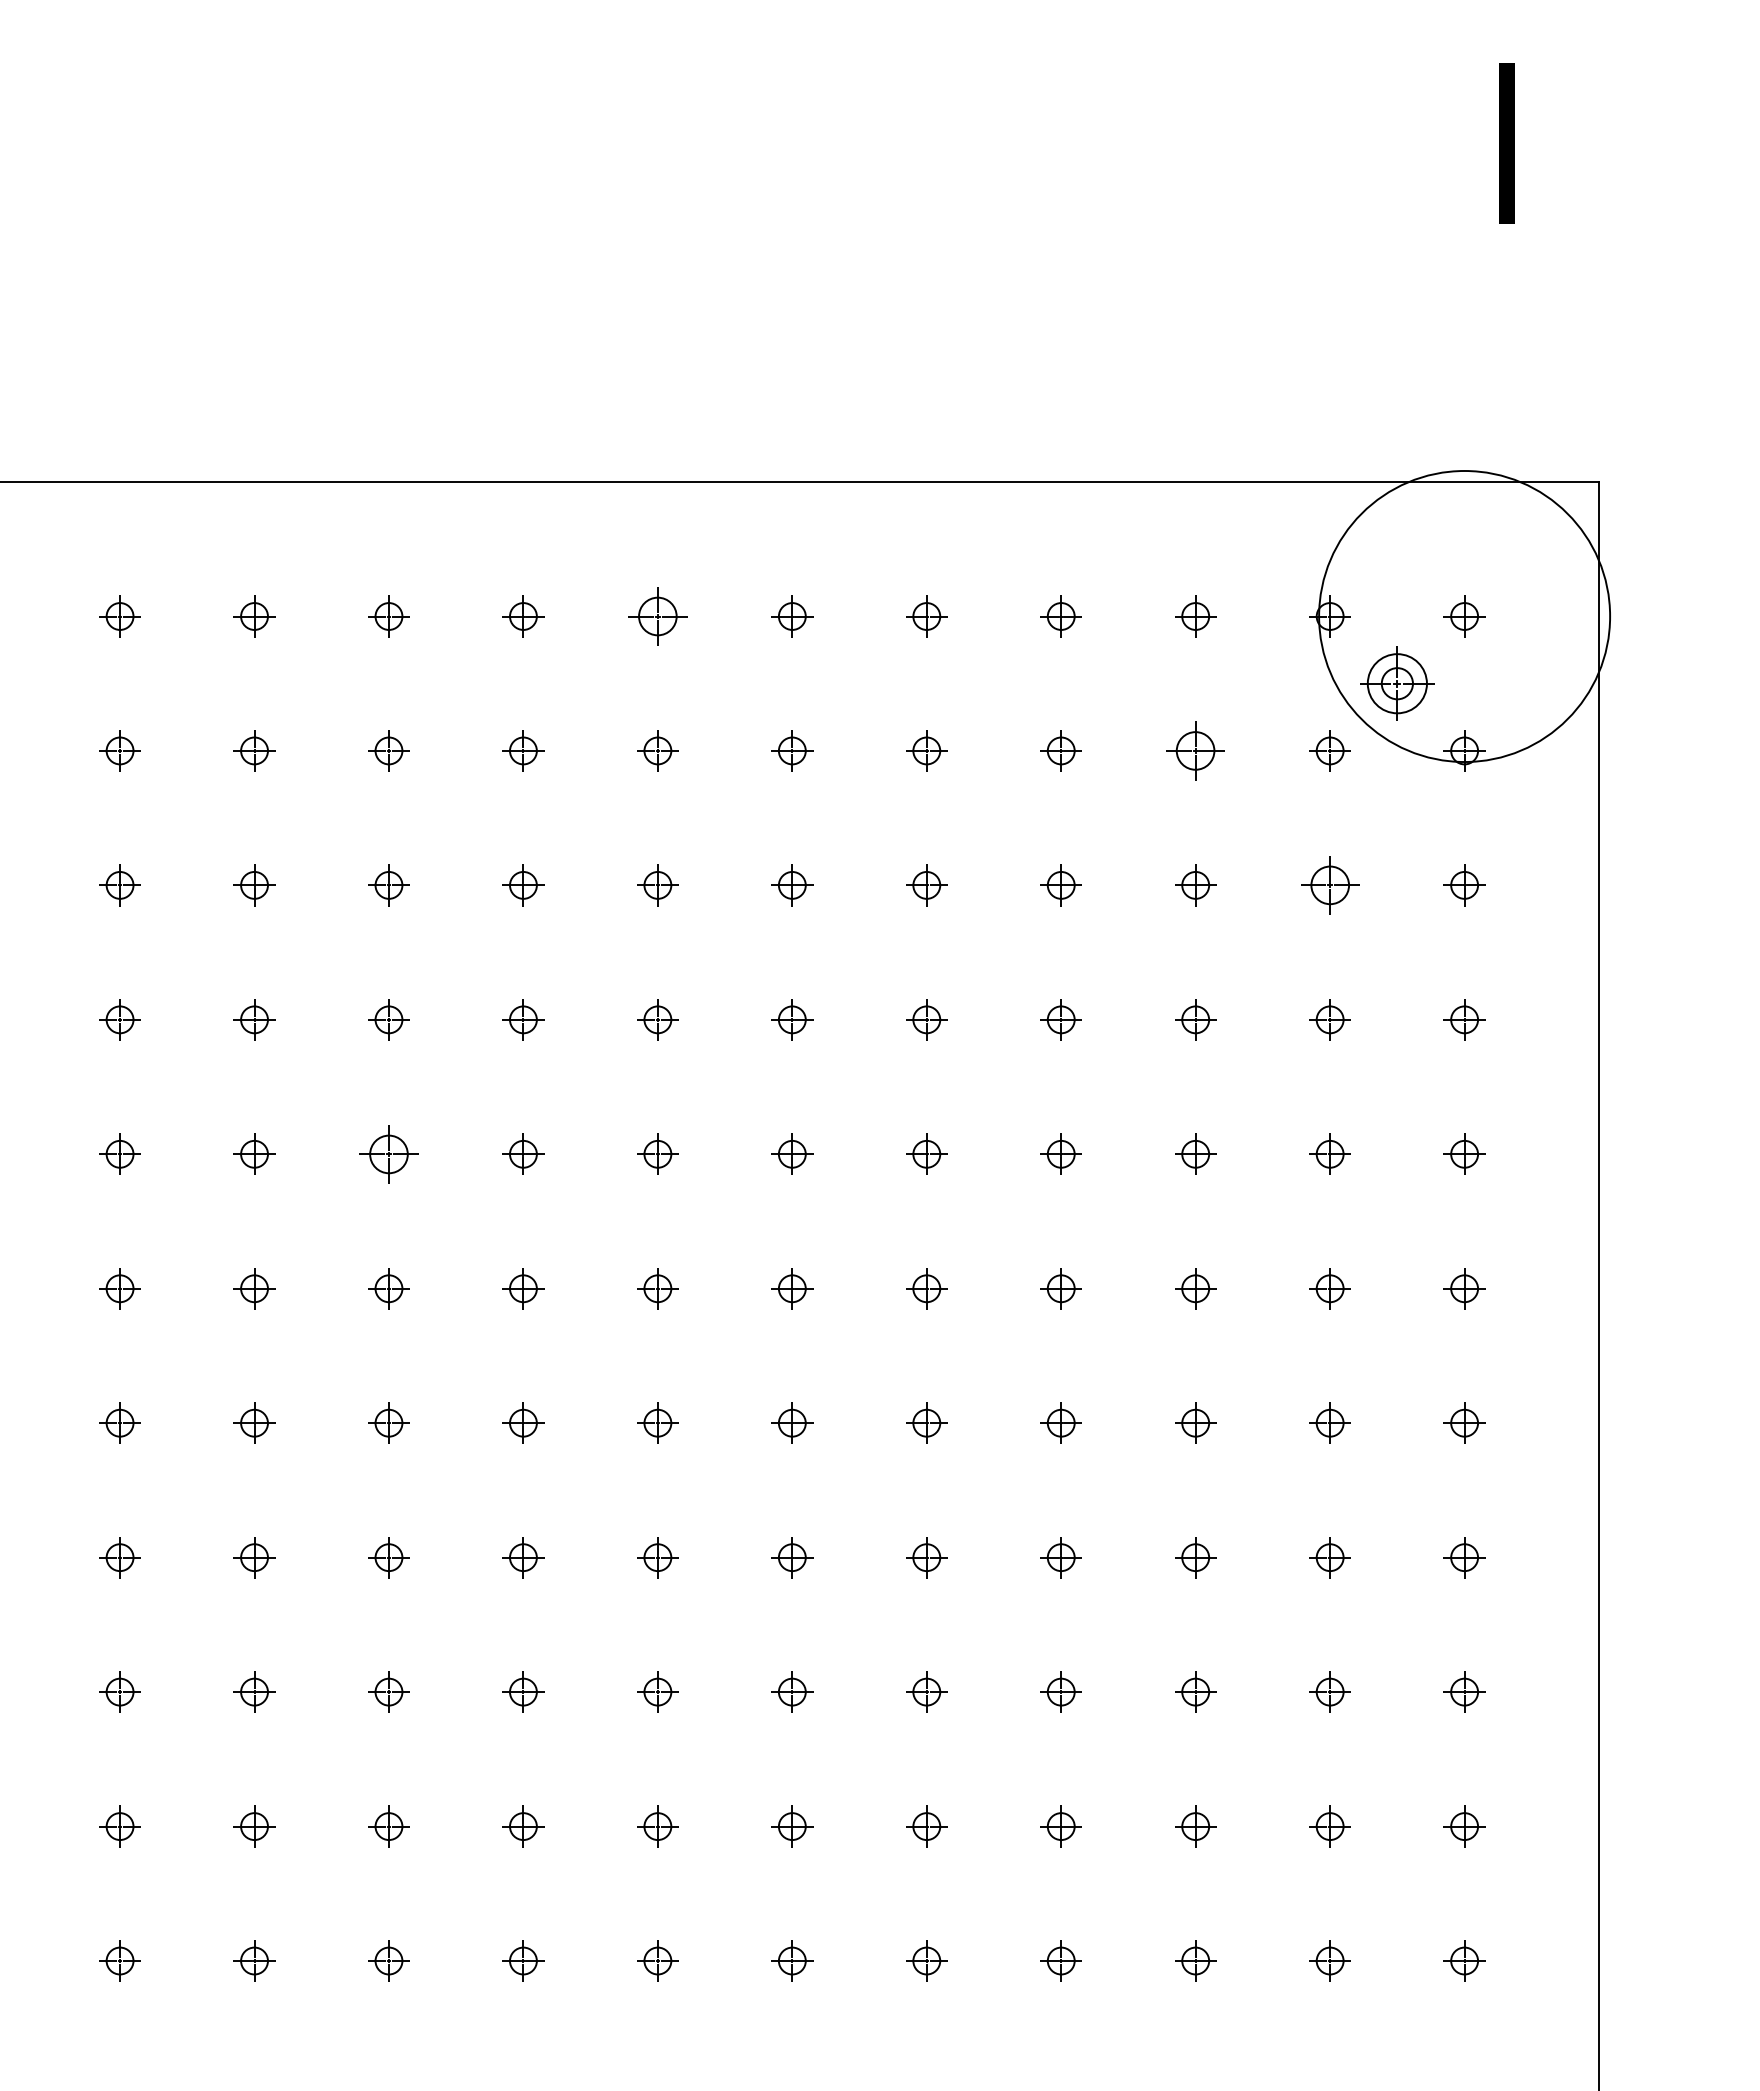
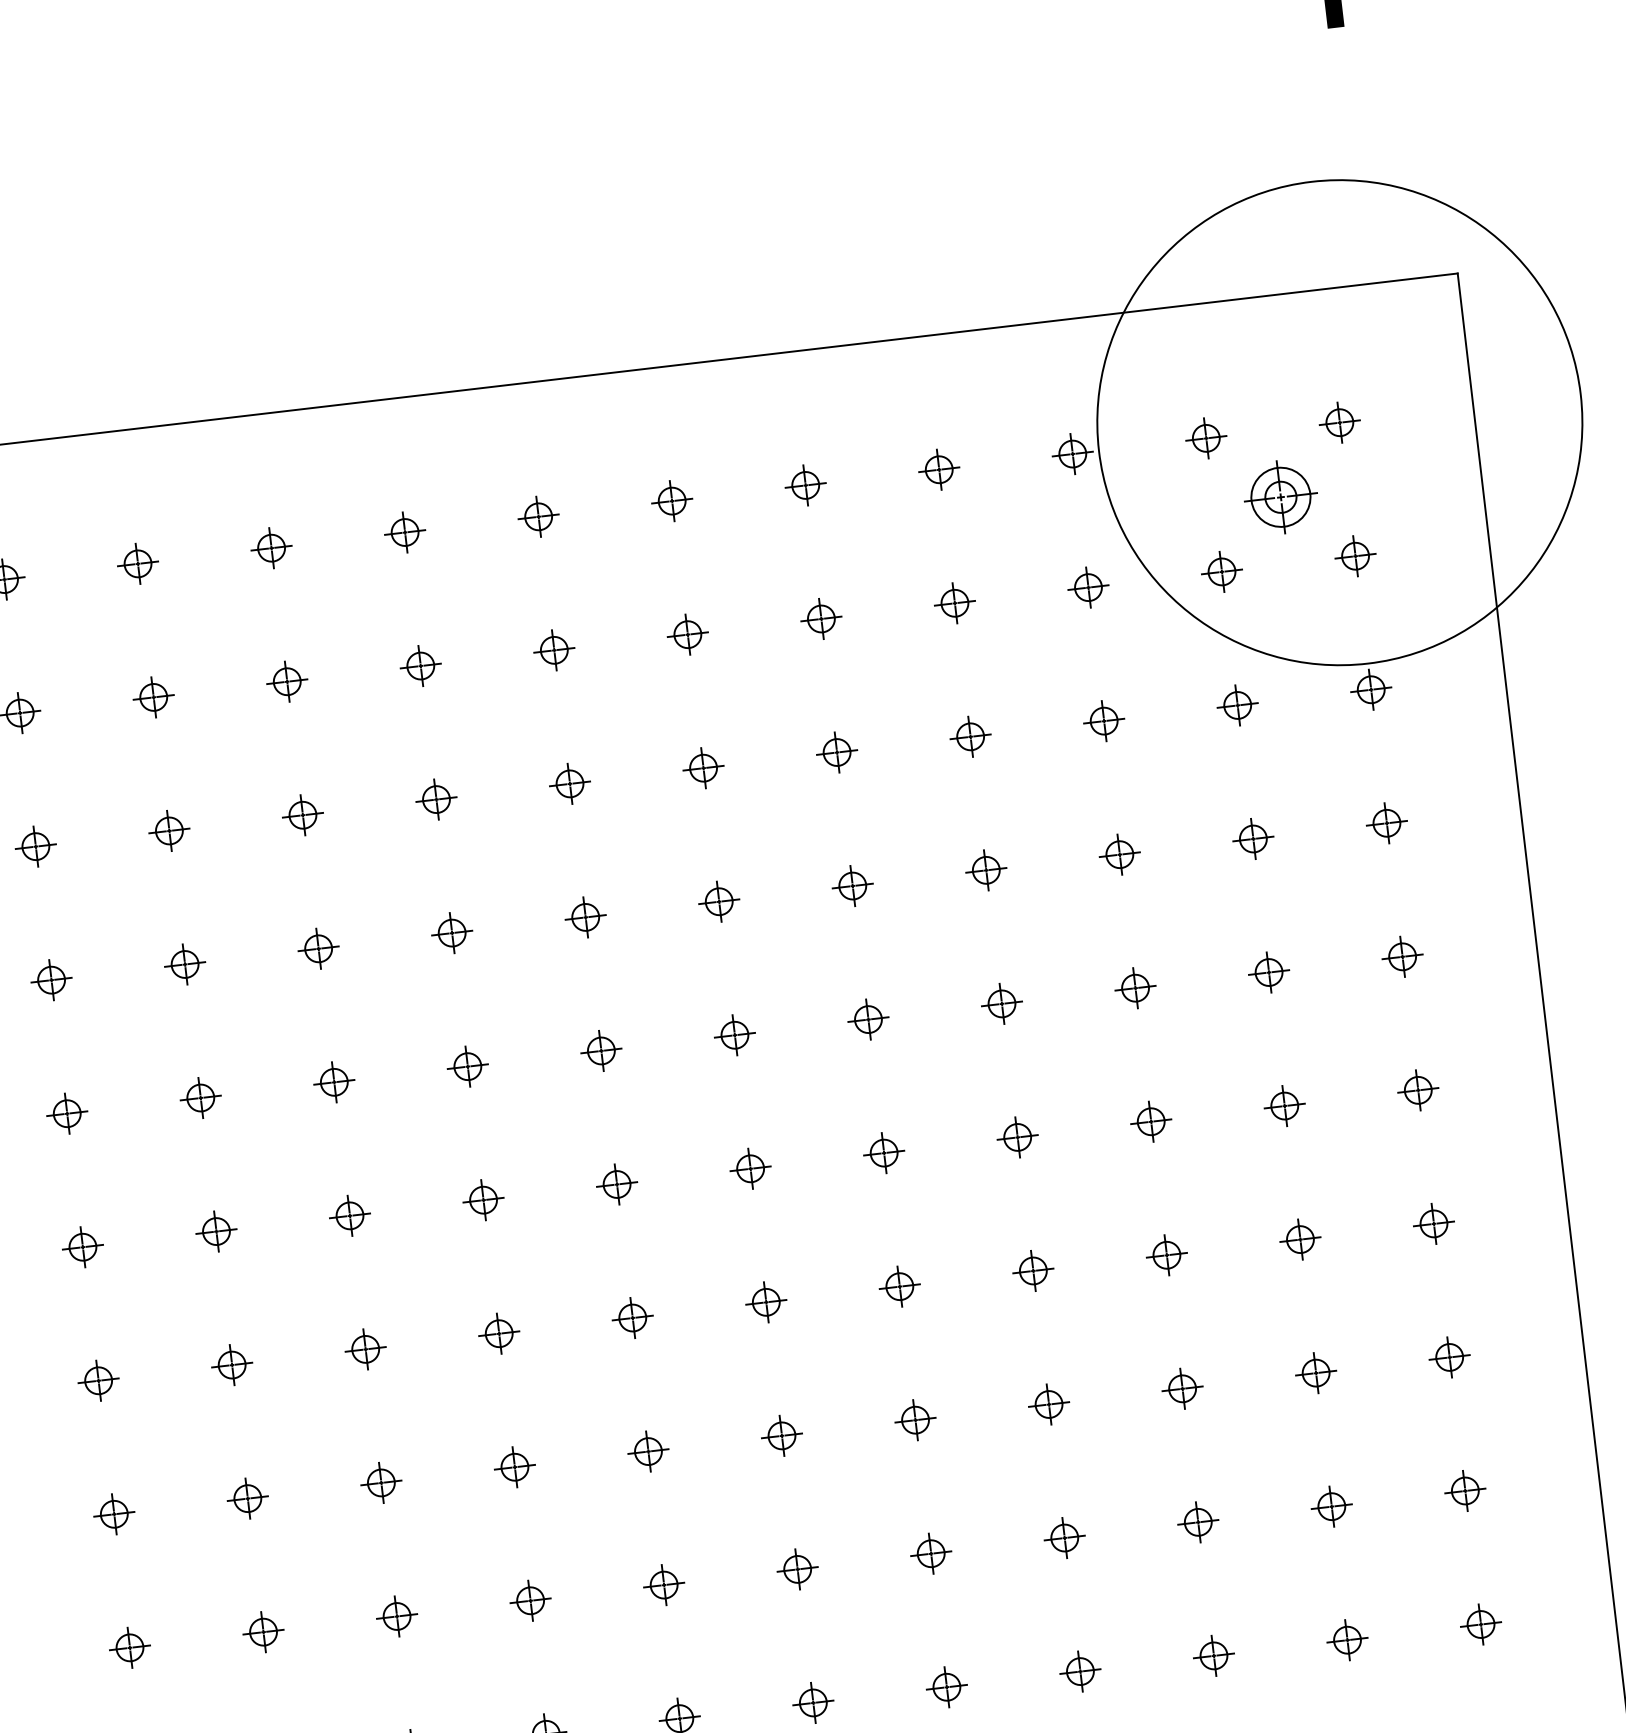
part: (657, 616) -> (538, 516), size x0.71
circle: (1464, 616) -> (1339, 422), size x1.67
part: (1195, 750) -> (1088, 587), size x0.71
part: (1329, 885) -> (1237, 705), size x0.71
part: (388, 1153) -> (333, 1081), size x0.71

